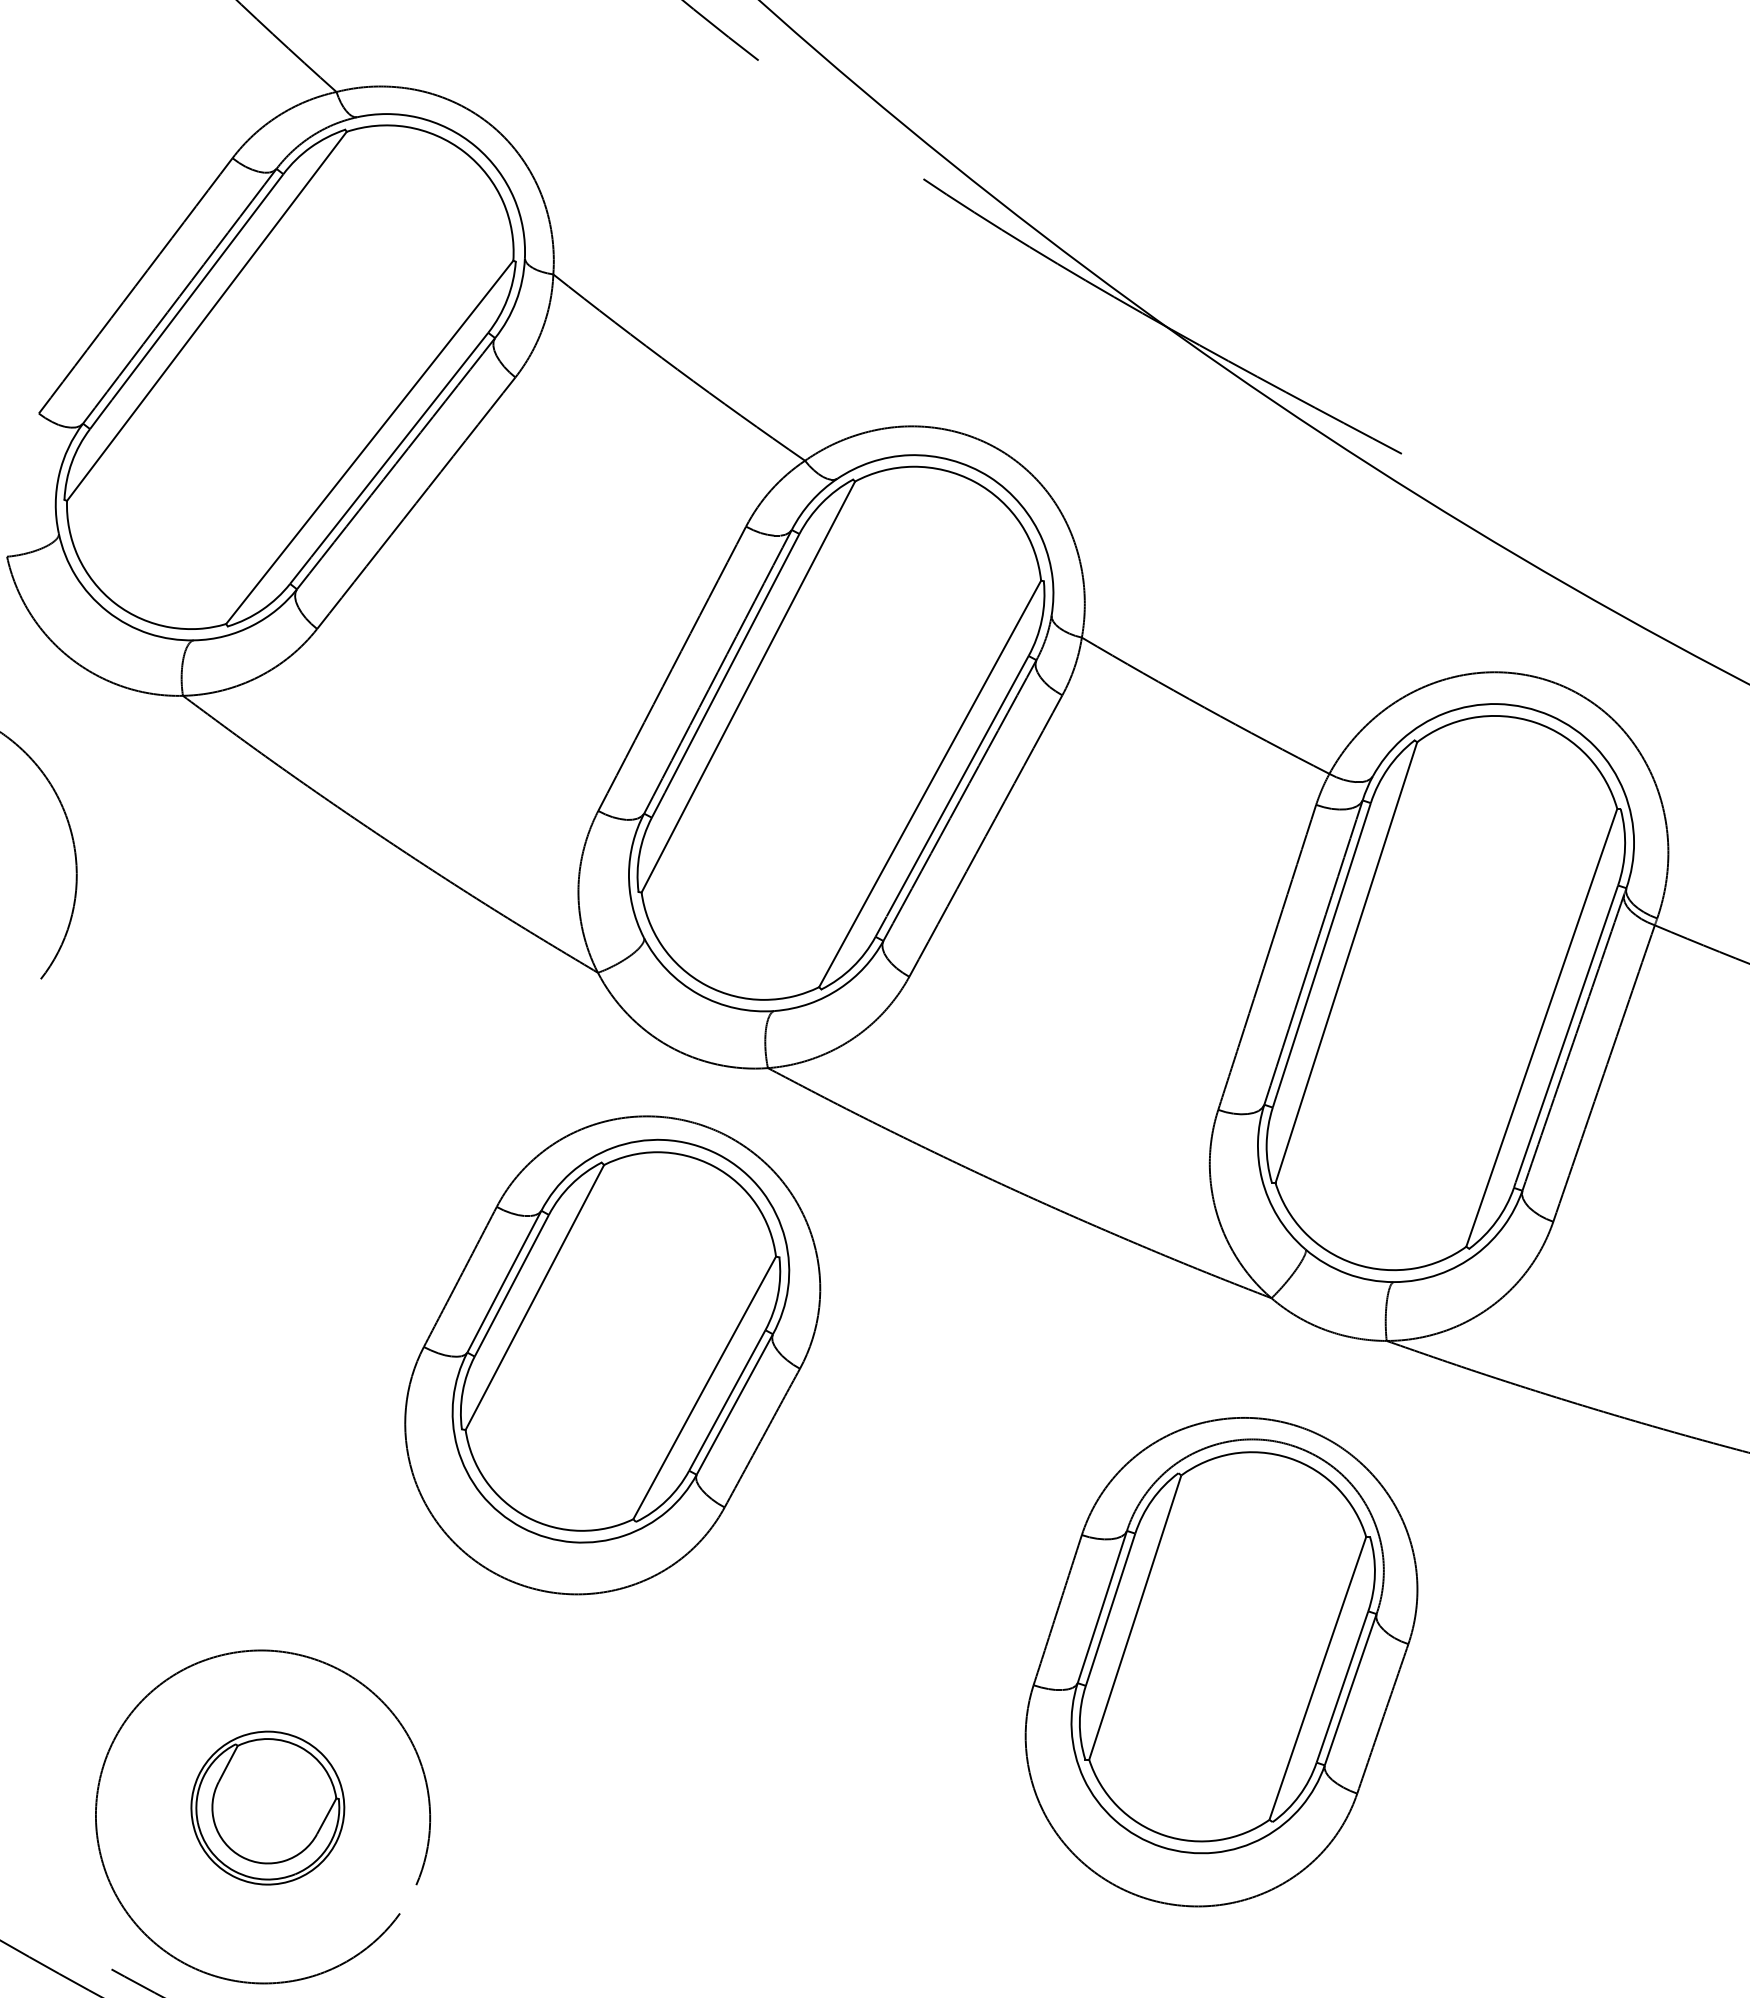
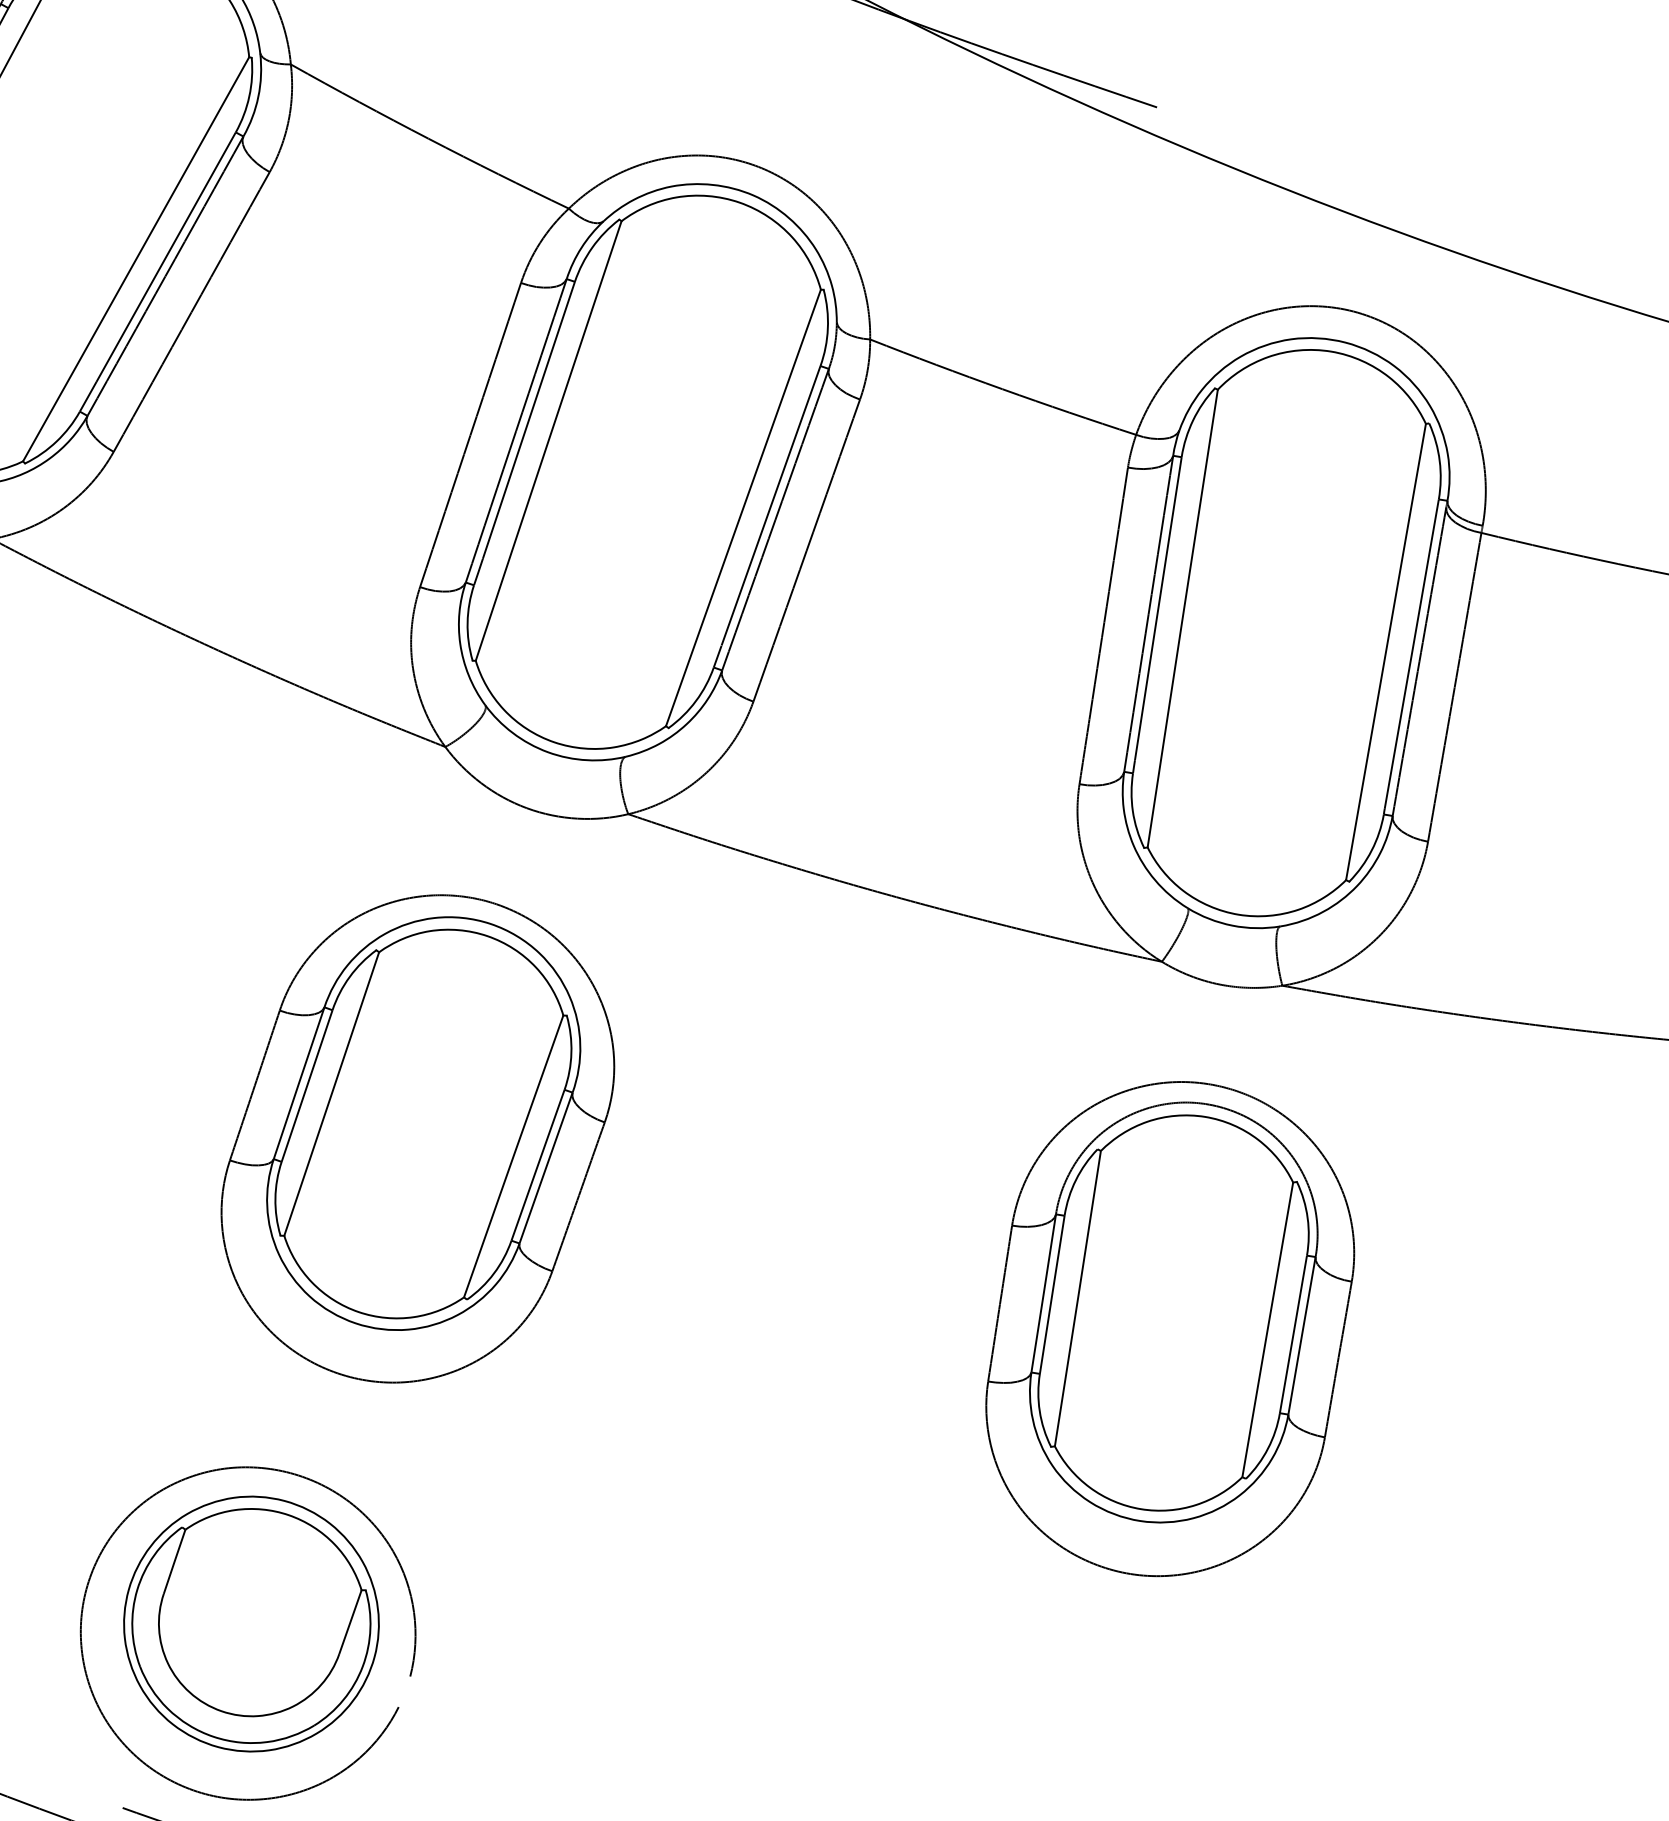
part: (612, 1355) -> (417, 1139), moved
part: (267, 1807) -> (251, 1623), size x1.67

